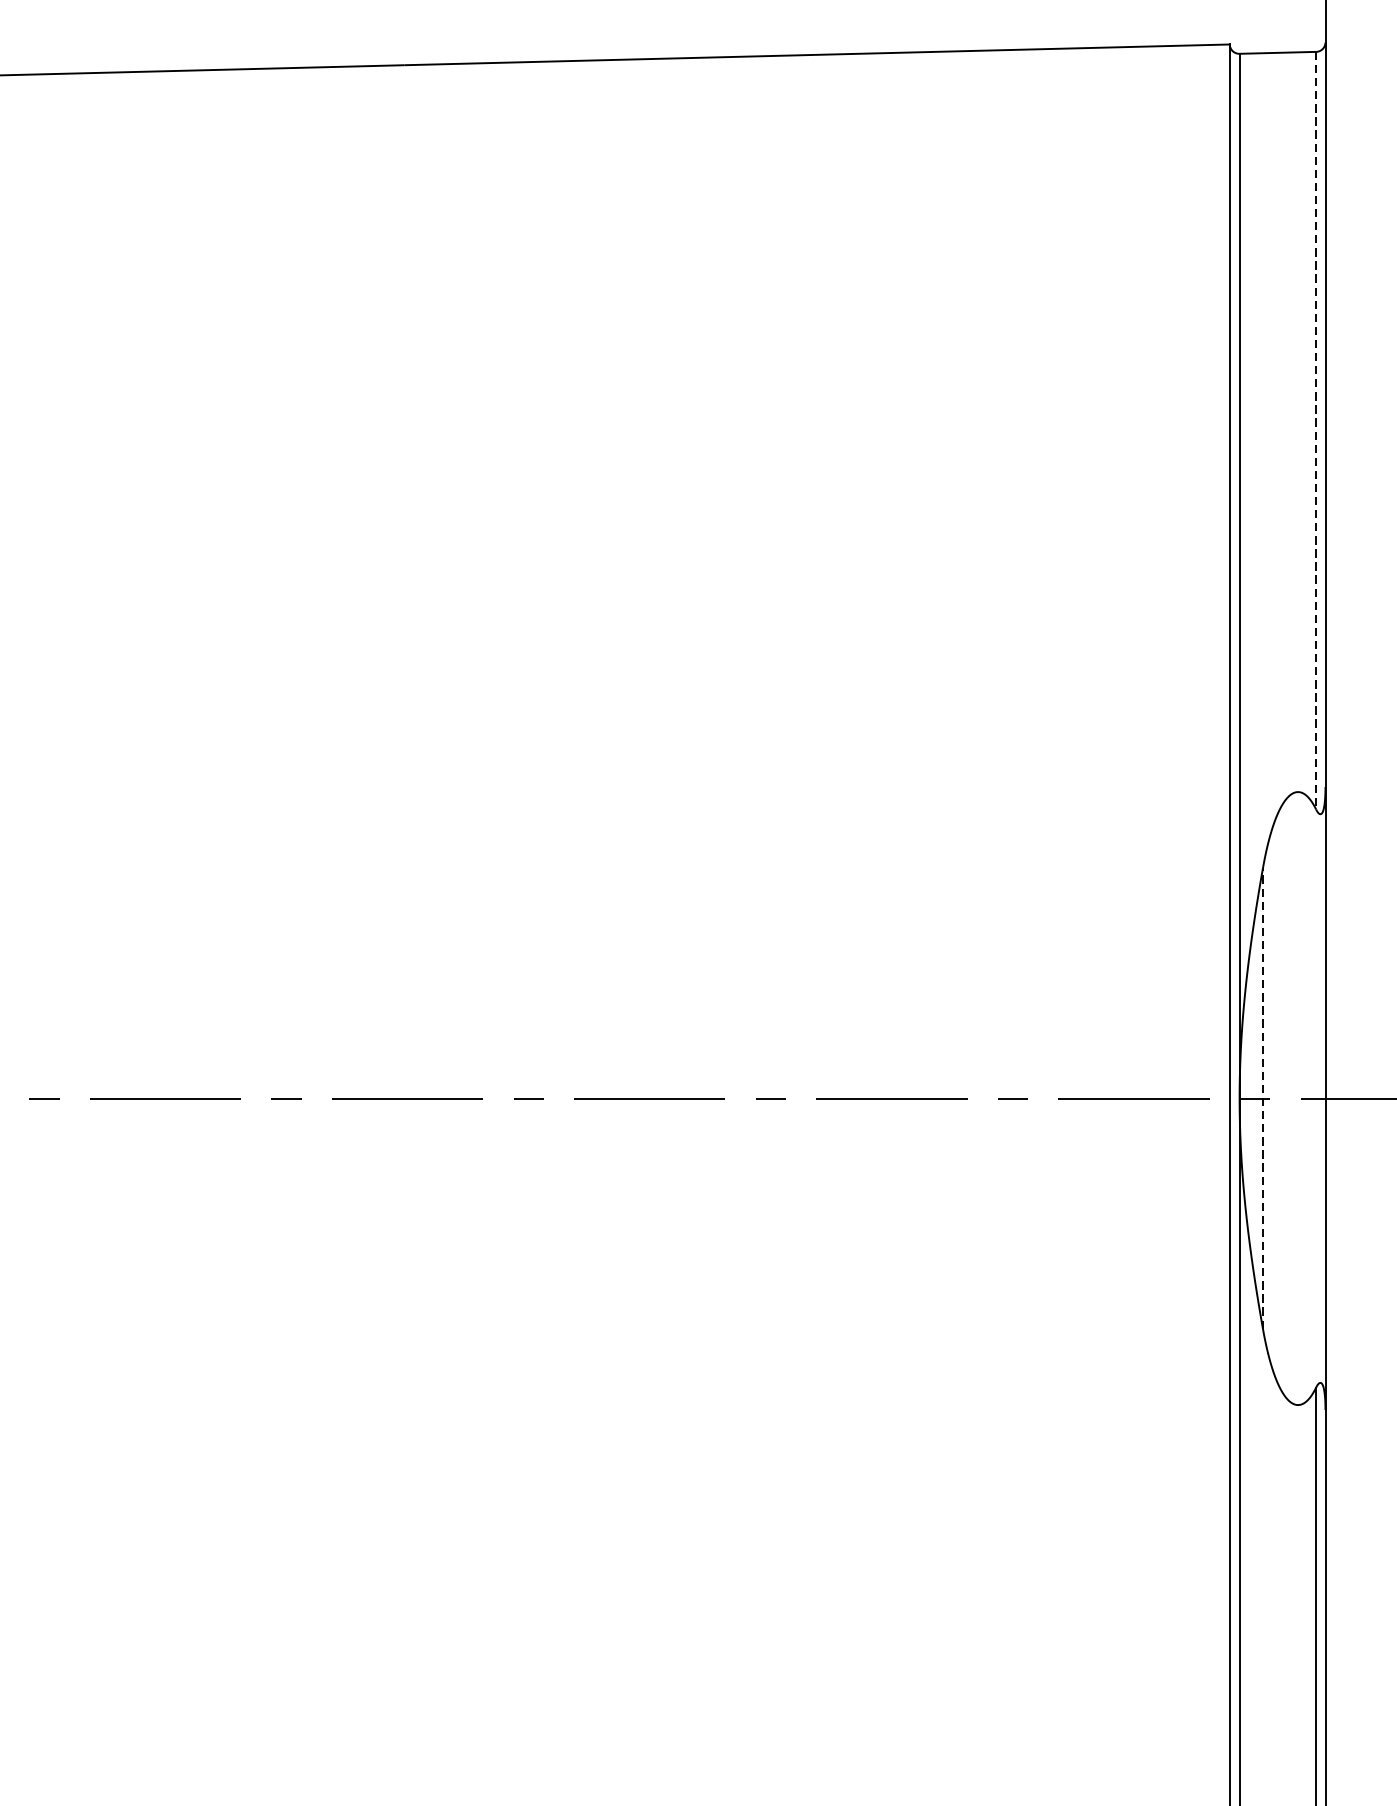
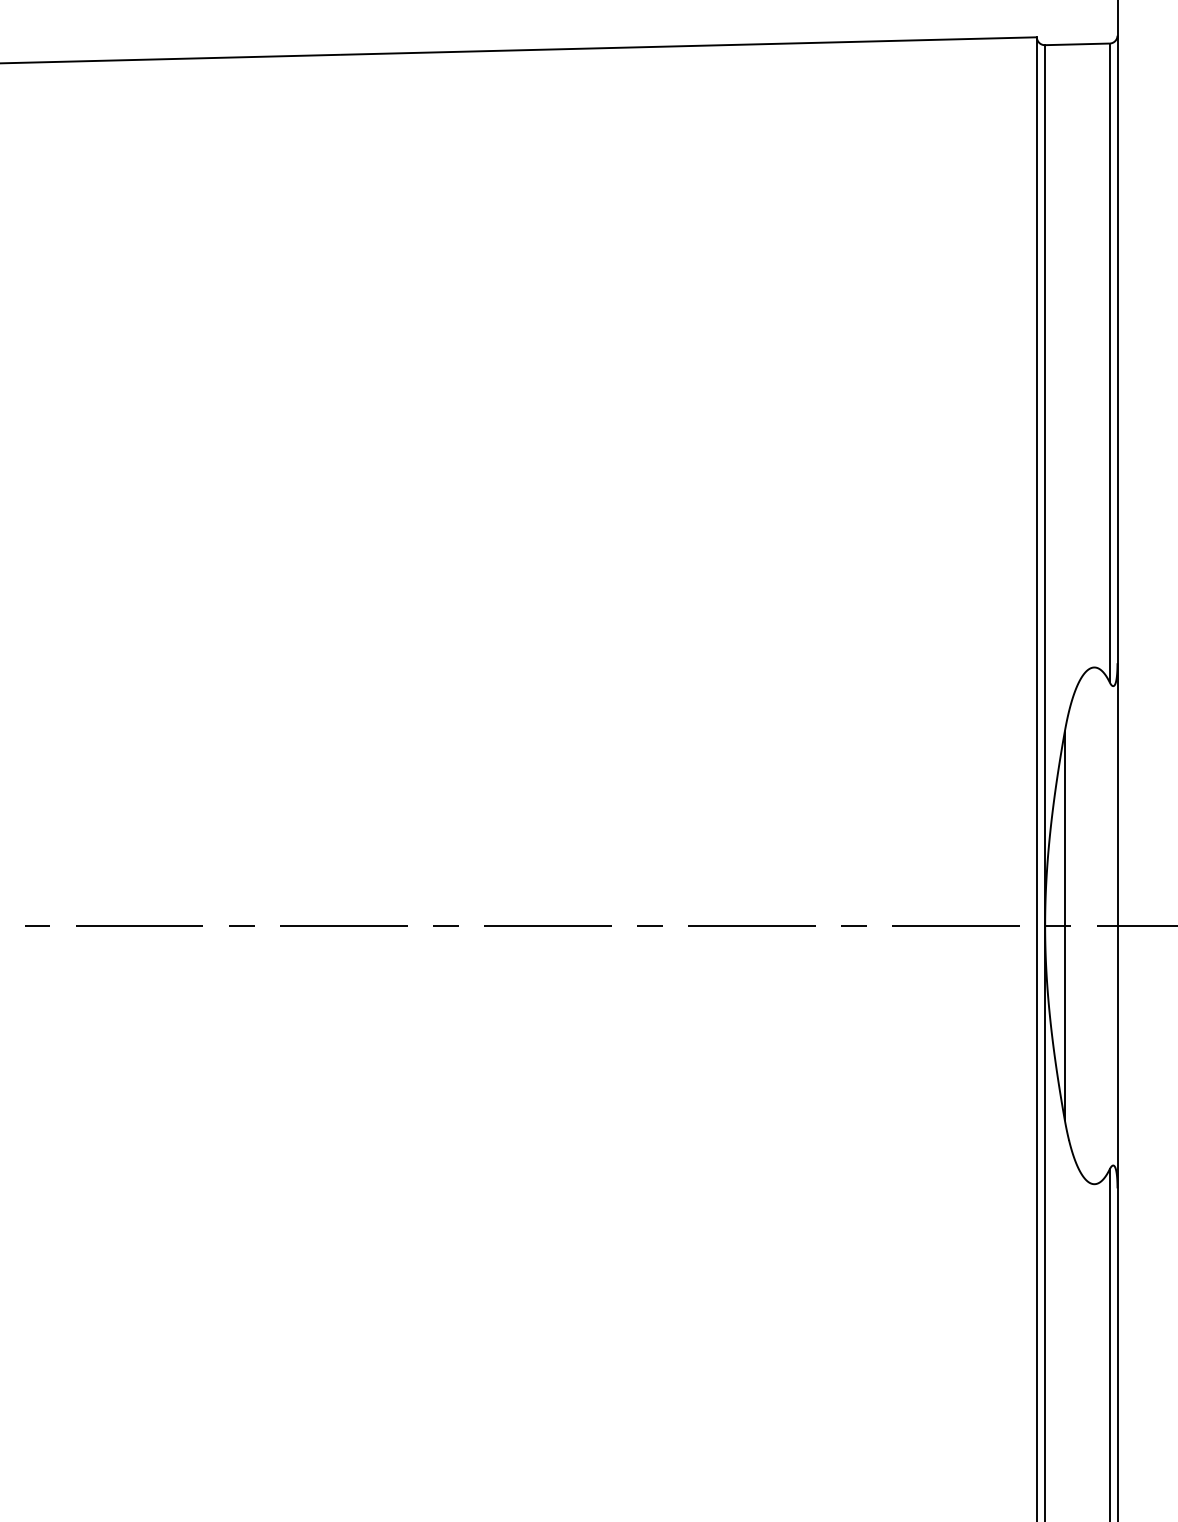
line: (1315, 431) -> (1109, 363), dashed -> solid
line: (1262, 1098) -> (1064, 925), dashed -> solid

